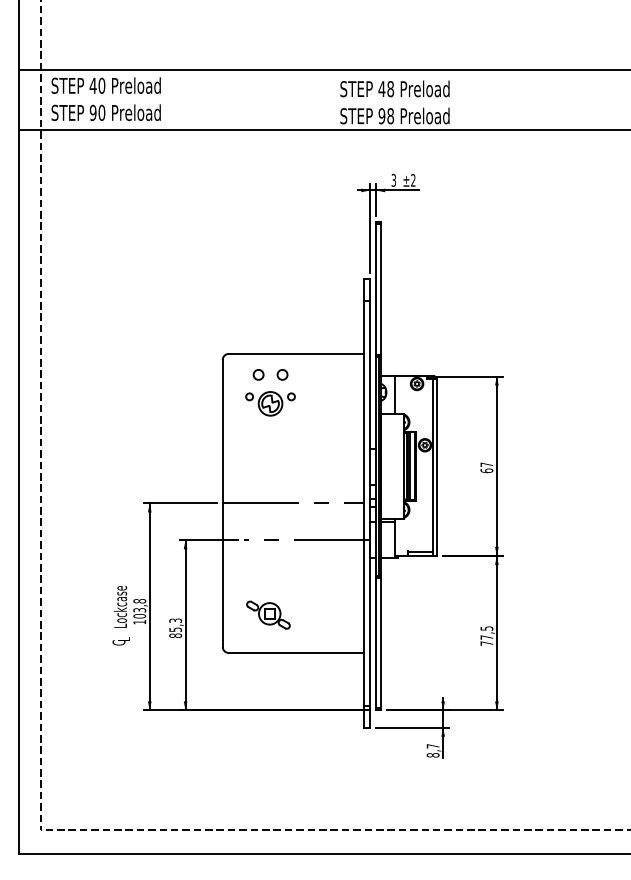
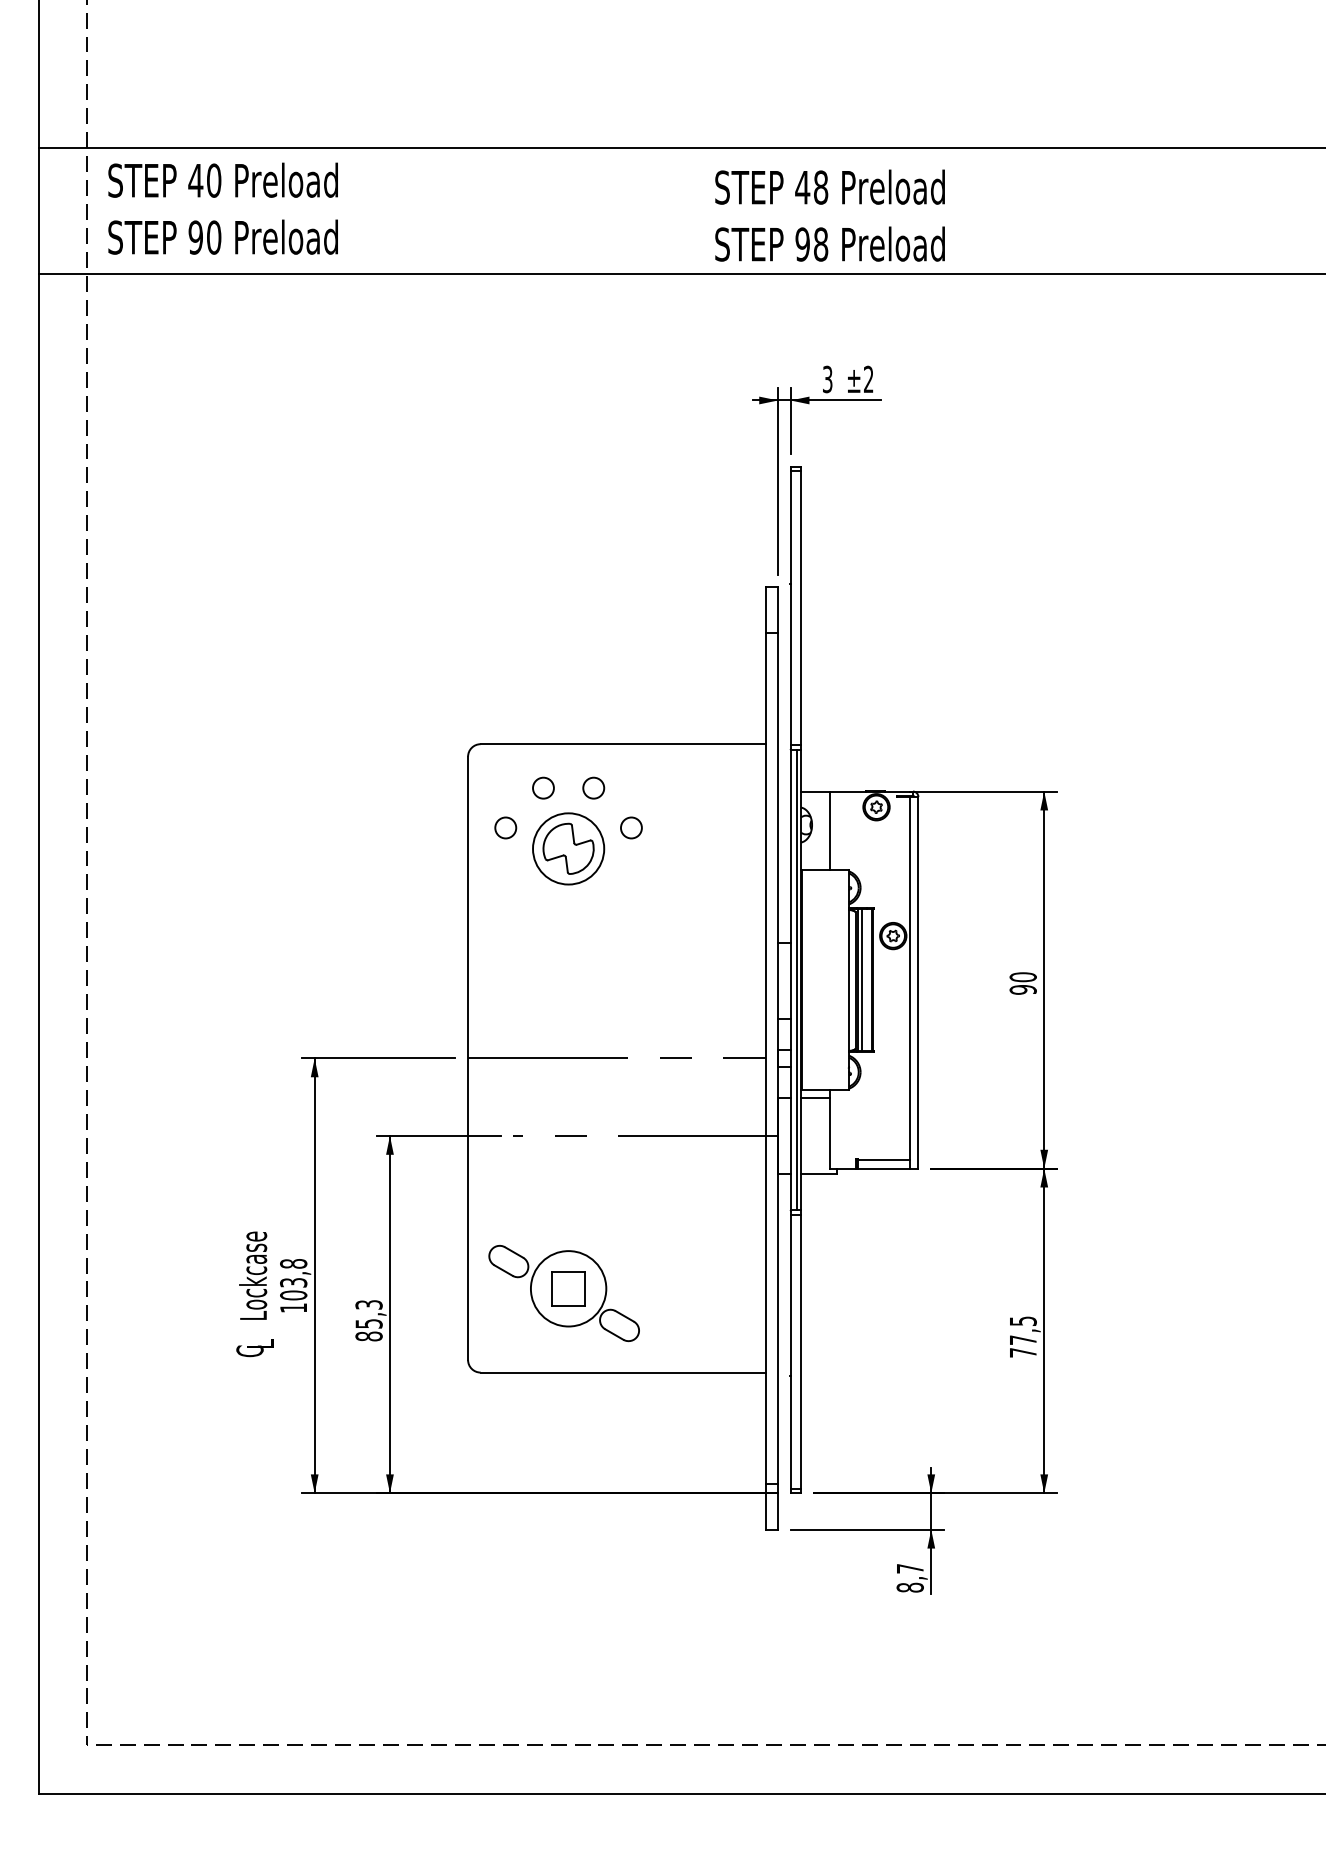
part: (270, 403) -> (568, 848), size x1.43
text: (486, 467) -> (1022, 982), 67 -> 90
part: (268, 614) -> (564, 1291), size x1.67

